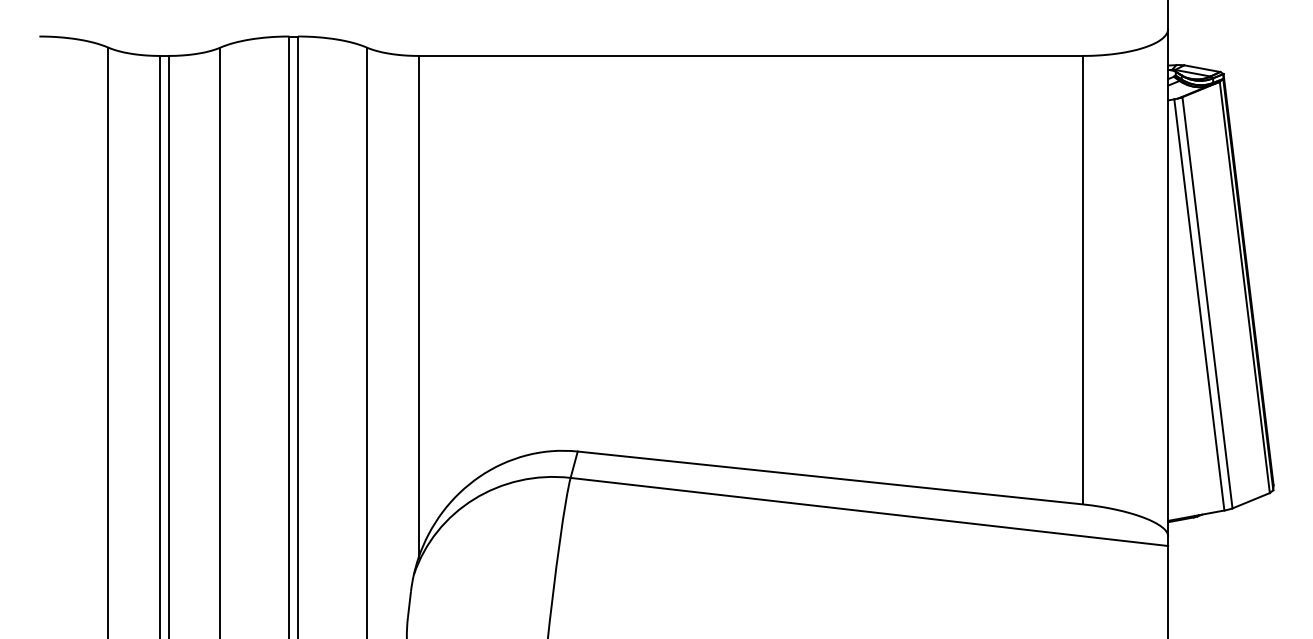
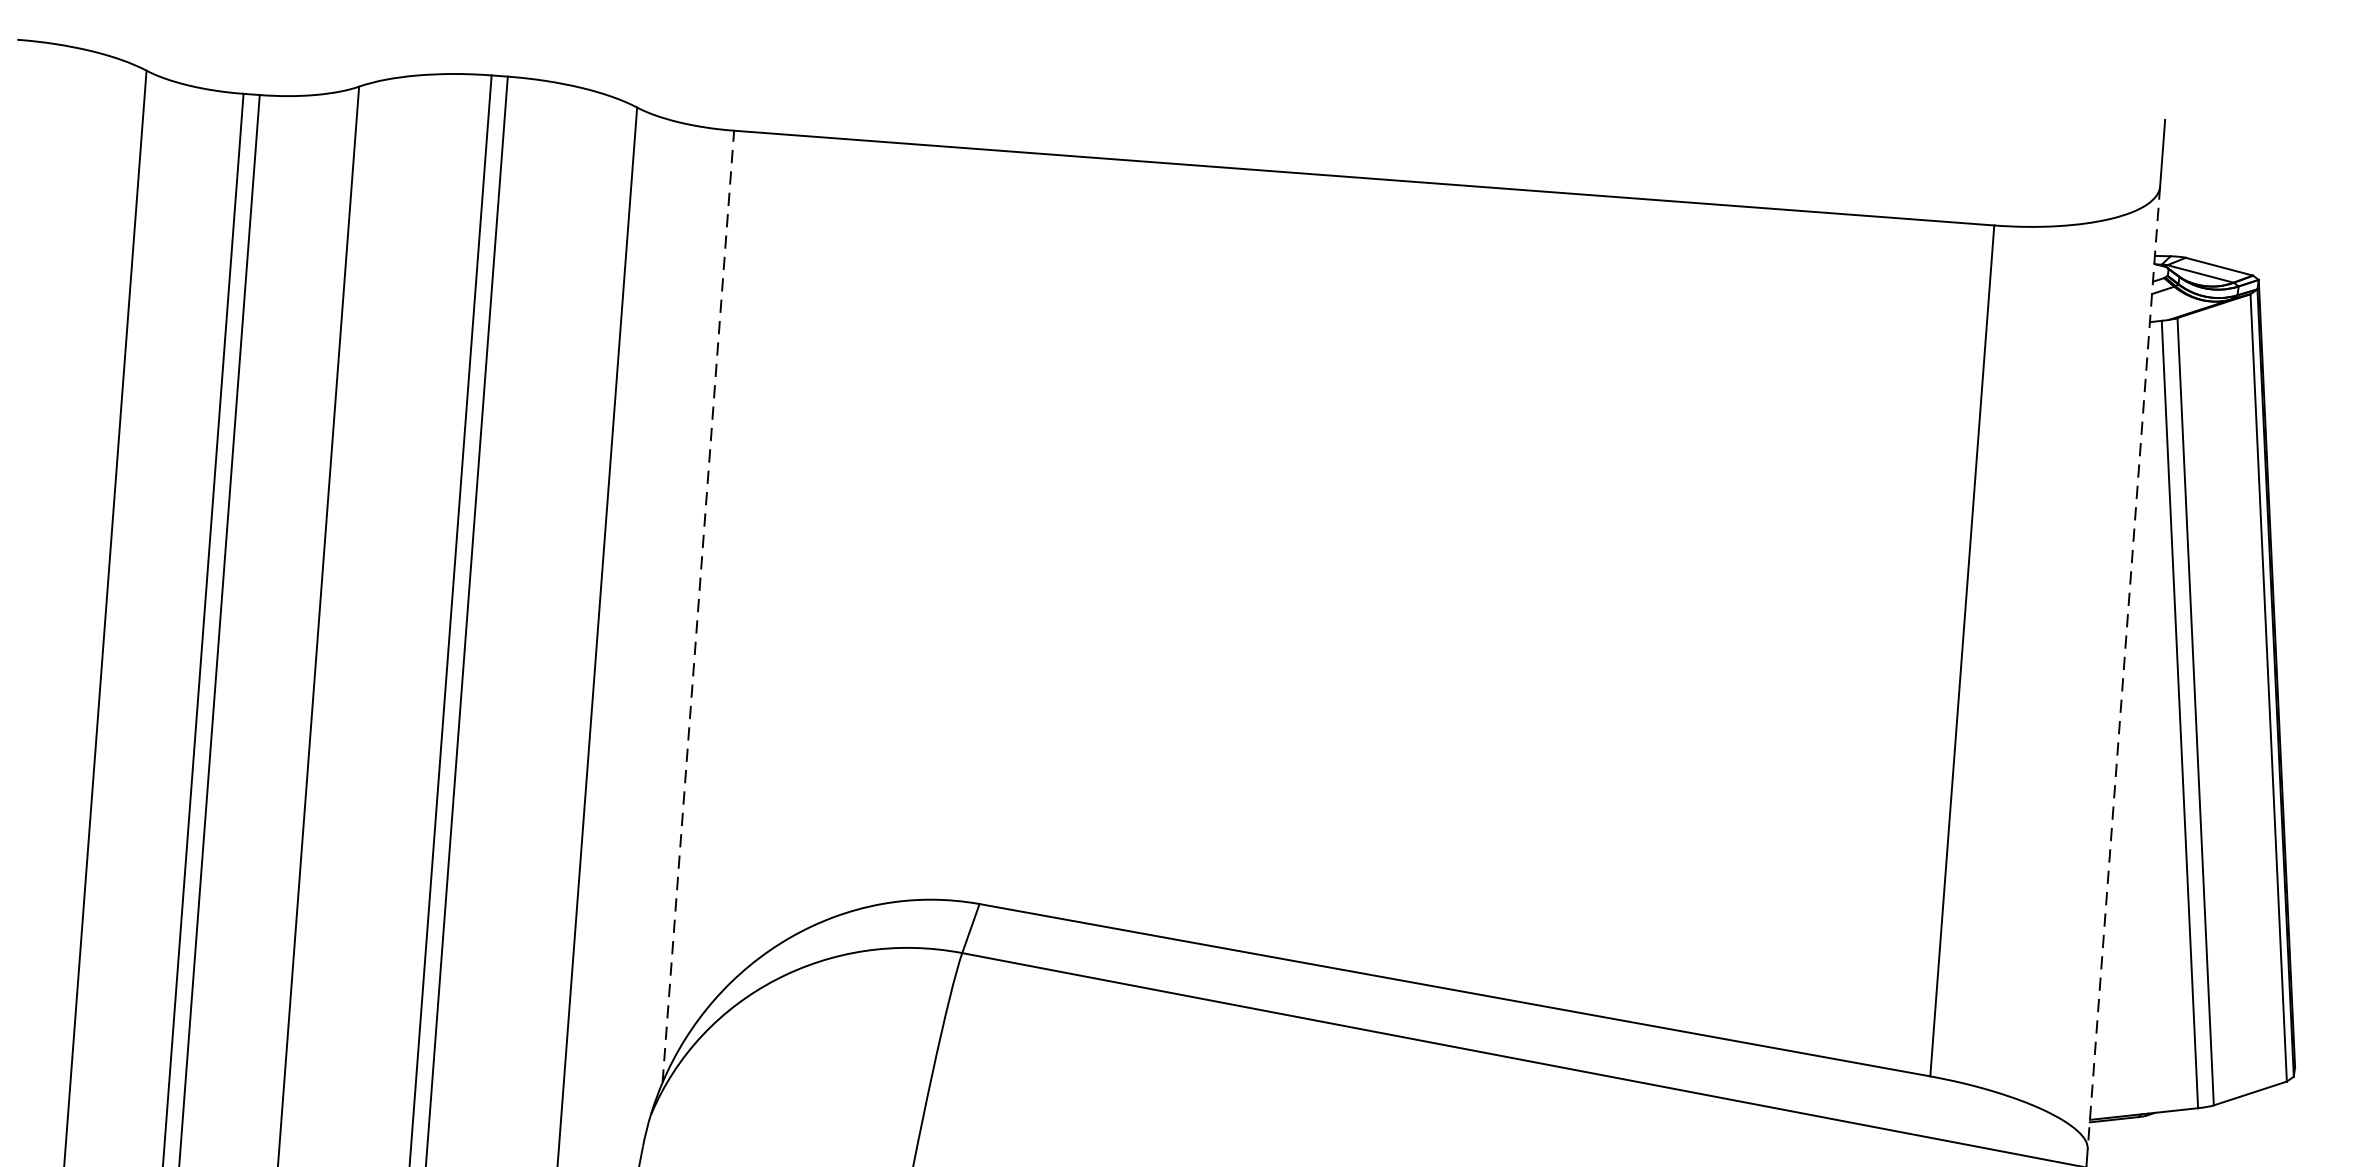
line: (1168, 282) -> (2124, 667), solid -> dashed
line: (418, 306) -> (698, 606), solid -> dashed

